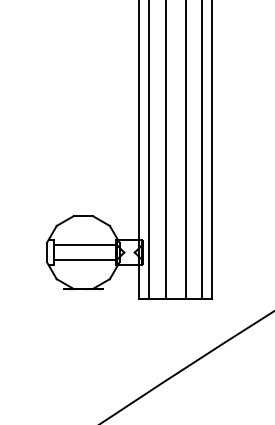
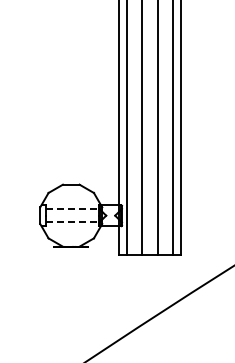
line: (84, 245) -> (72, 209), solid -> dashed
line: (84, 259) -> (72, 221), solid -> dashed

